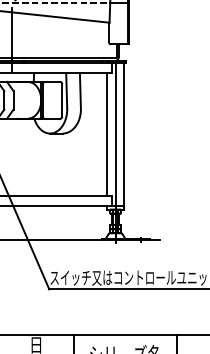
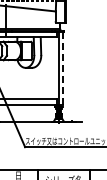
line: (106, 134) -> (54, 68), removed
line: (124, 136) -> (63, 69), solid -> dashed

